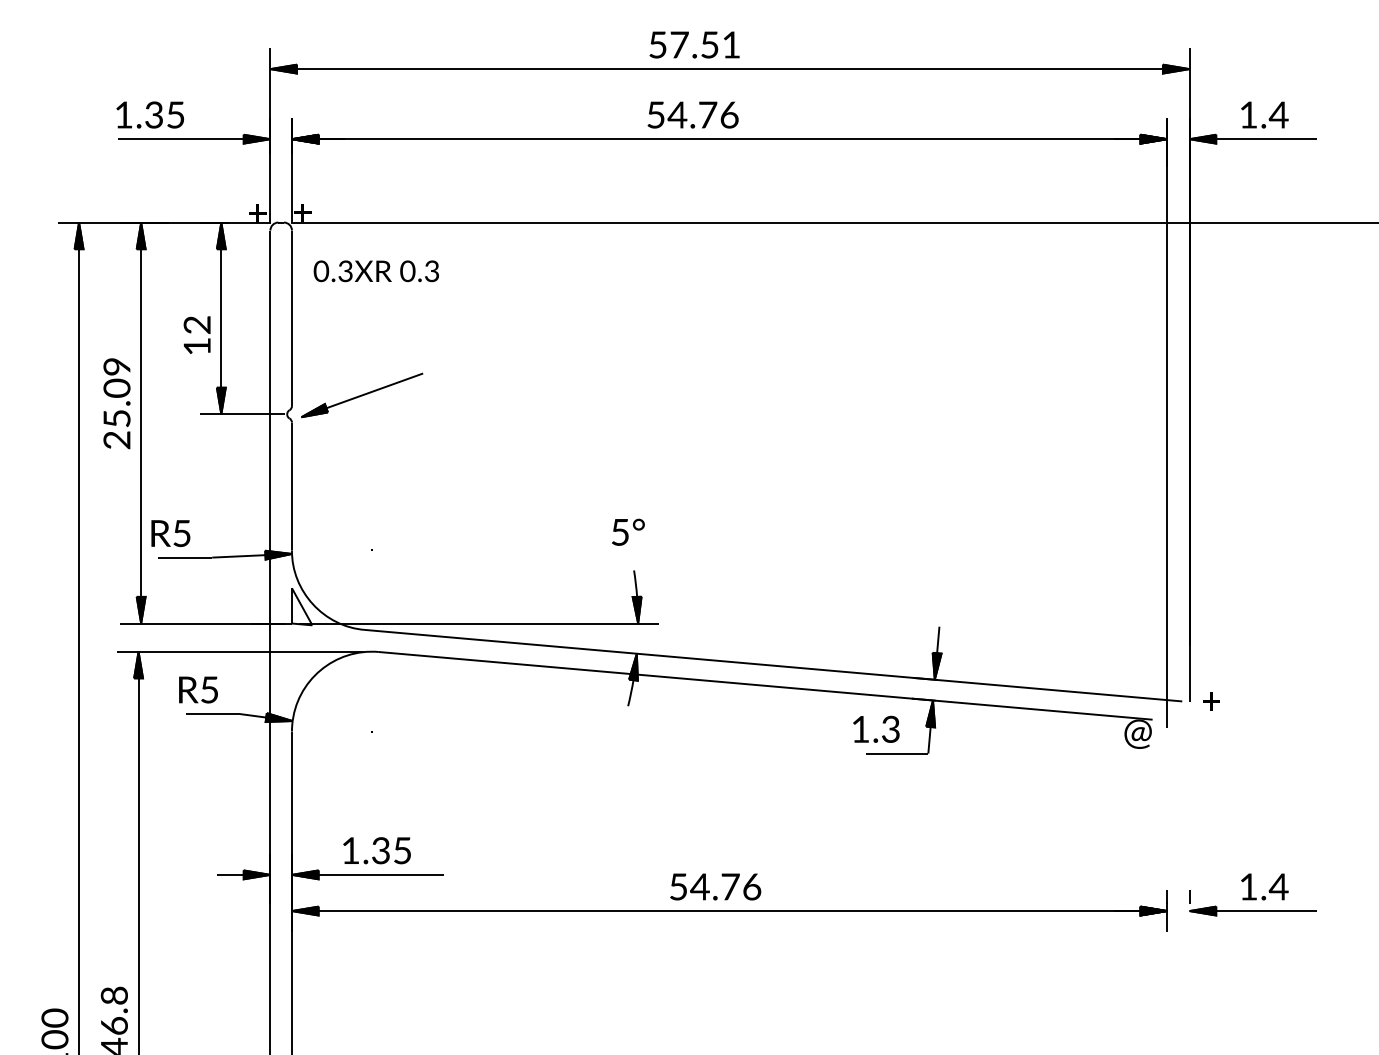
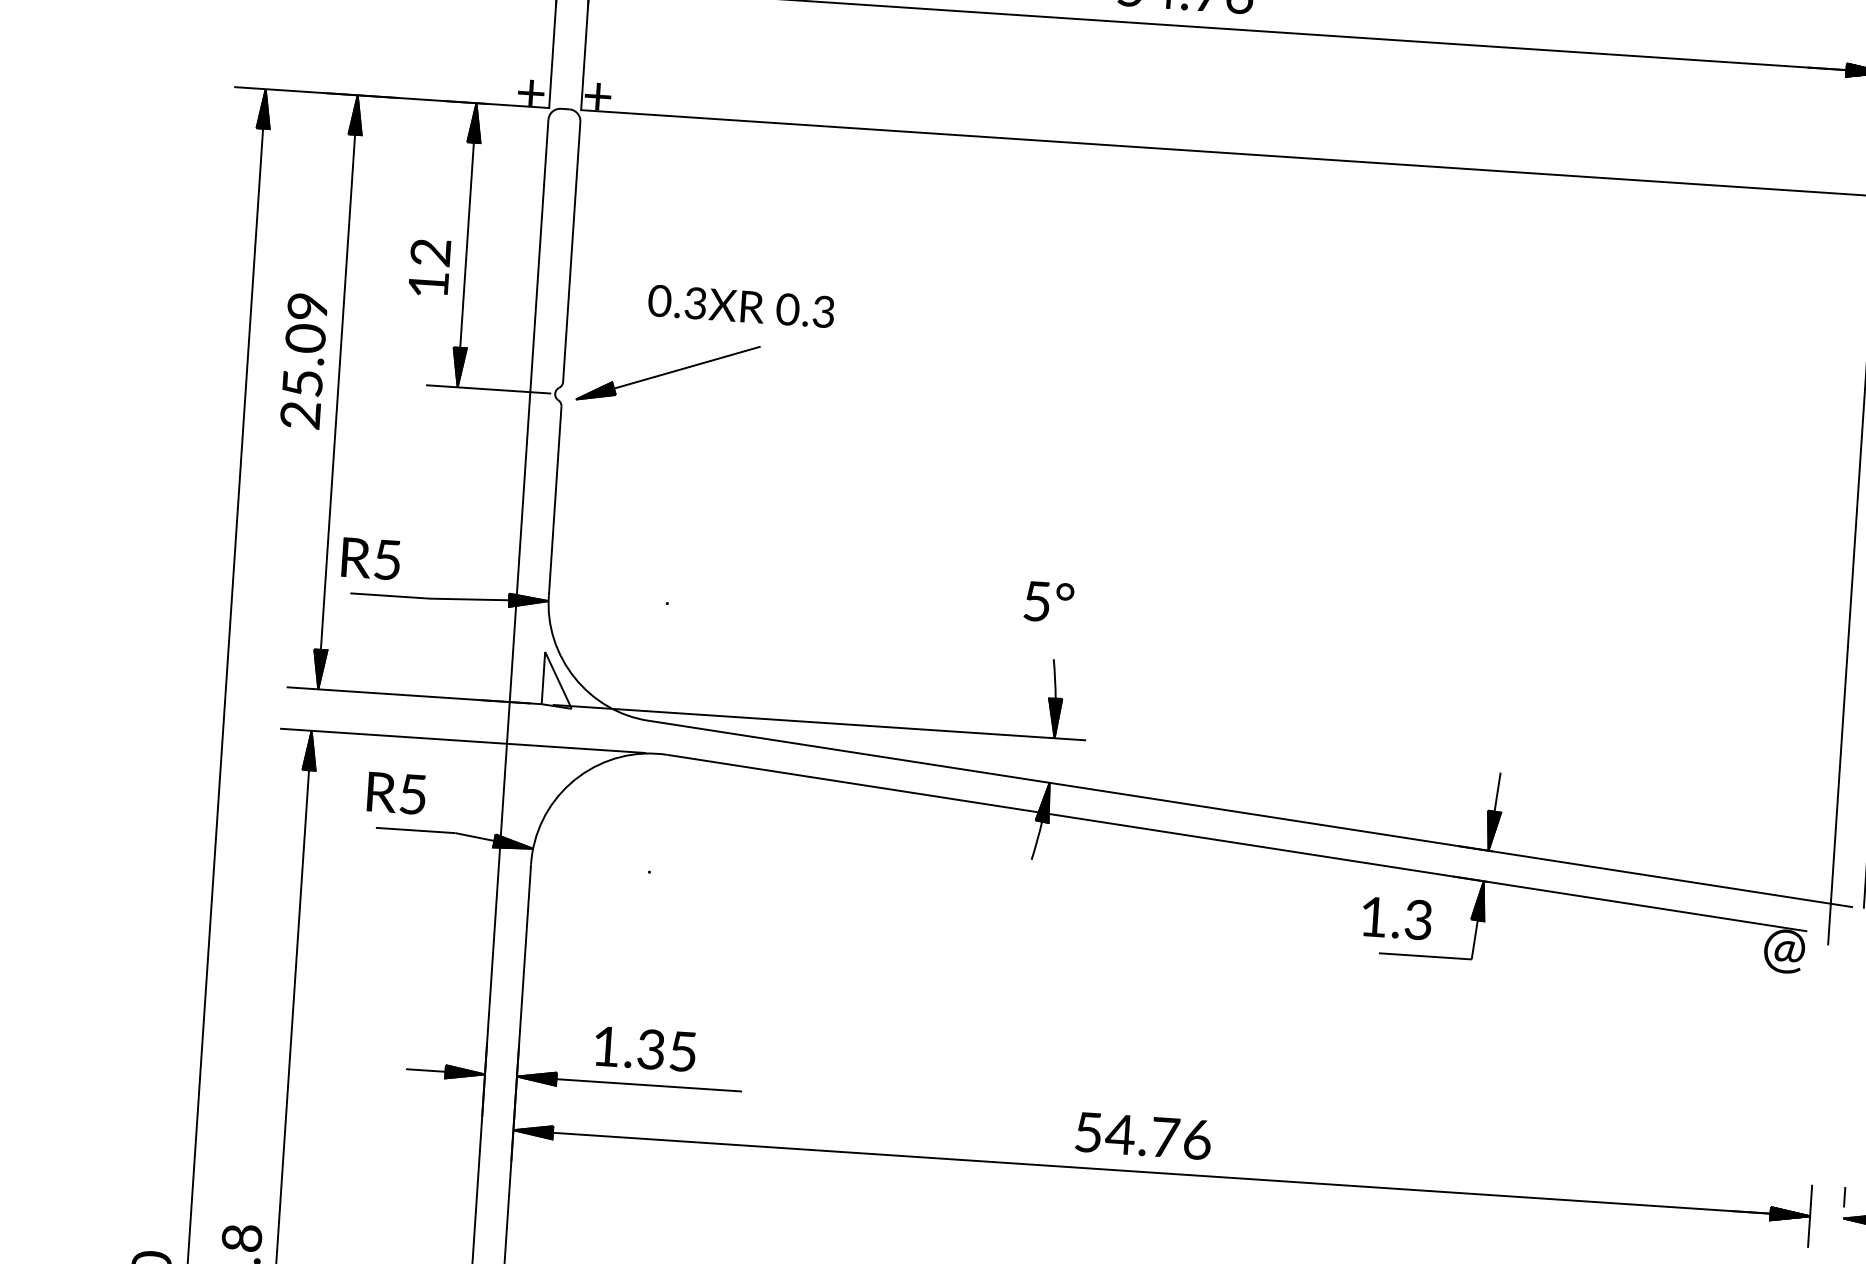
part: (375, 271) -> (740, 306), moved

